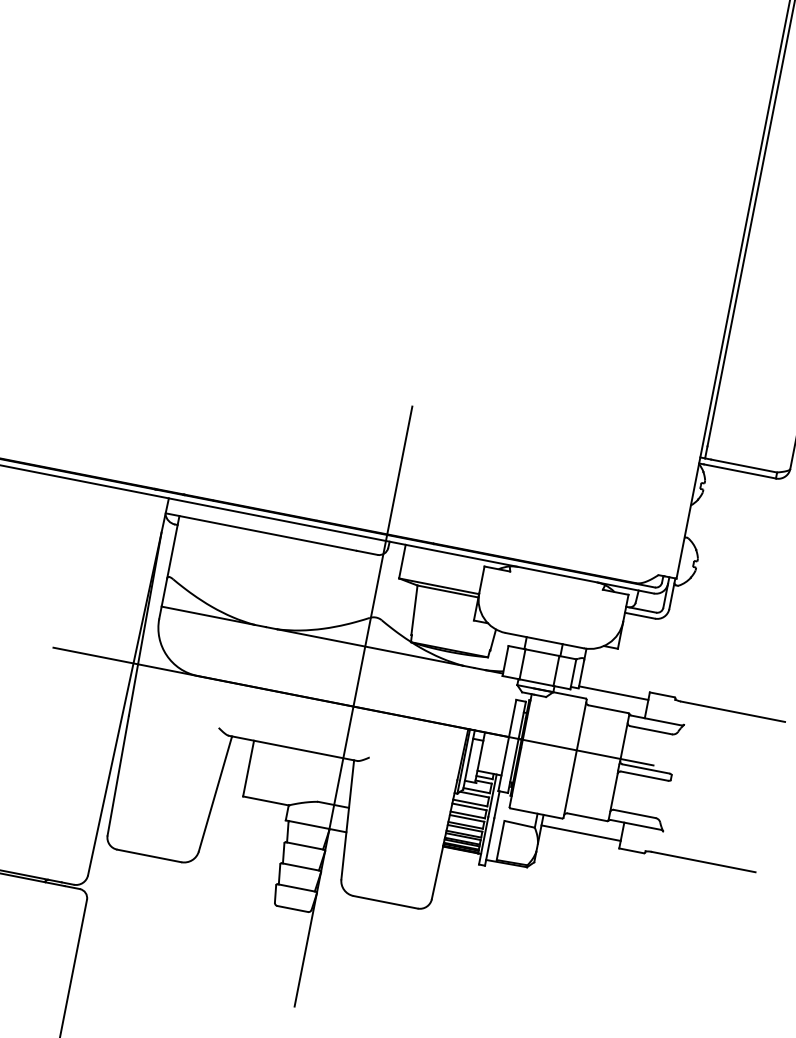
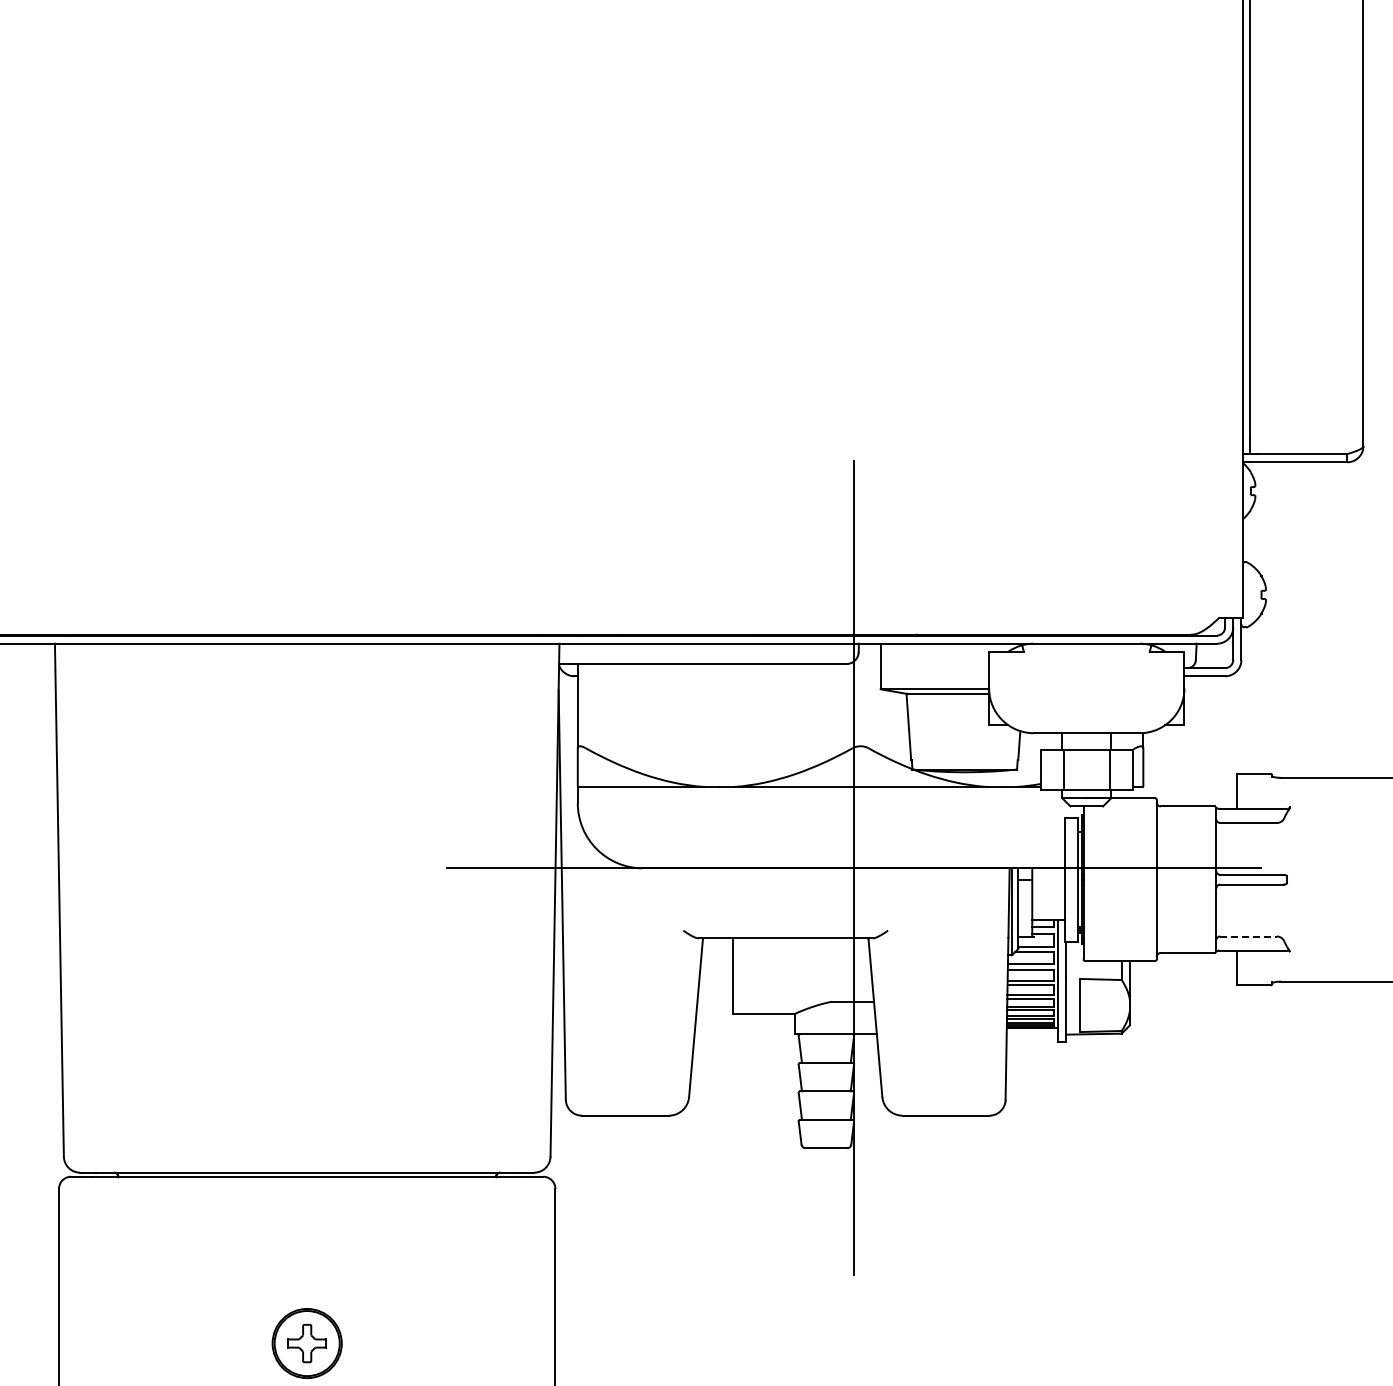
line: (613, 693) -> (1190, 784), removed
line: (635, 814) -> (1249, 936), solid -> dashed
line: (581, 833) -> (1183, 975), removed

